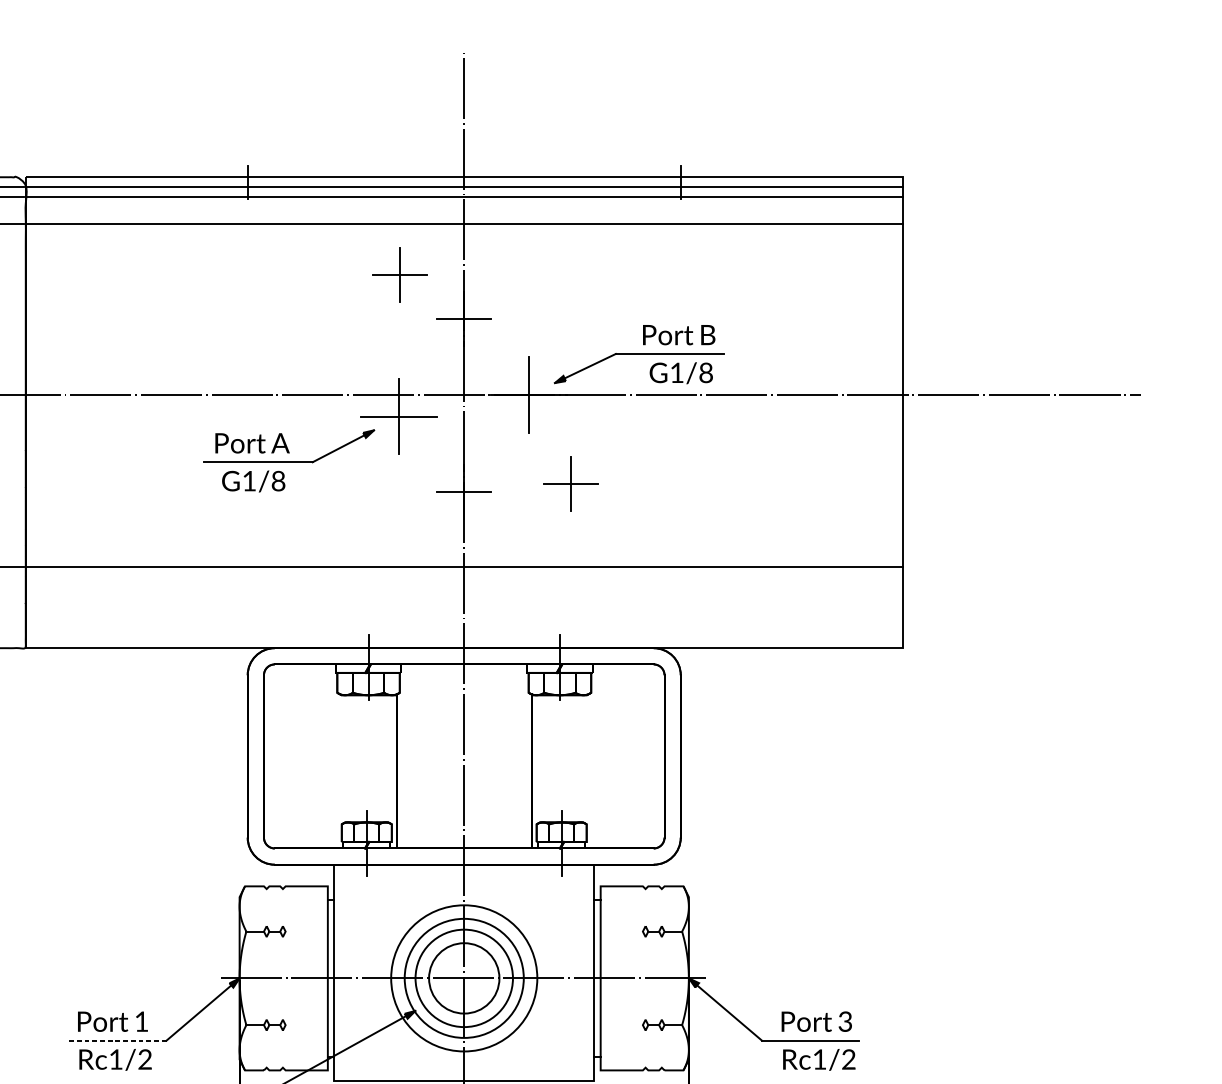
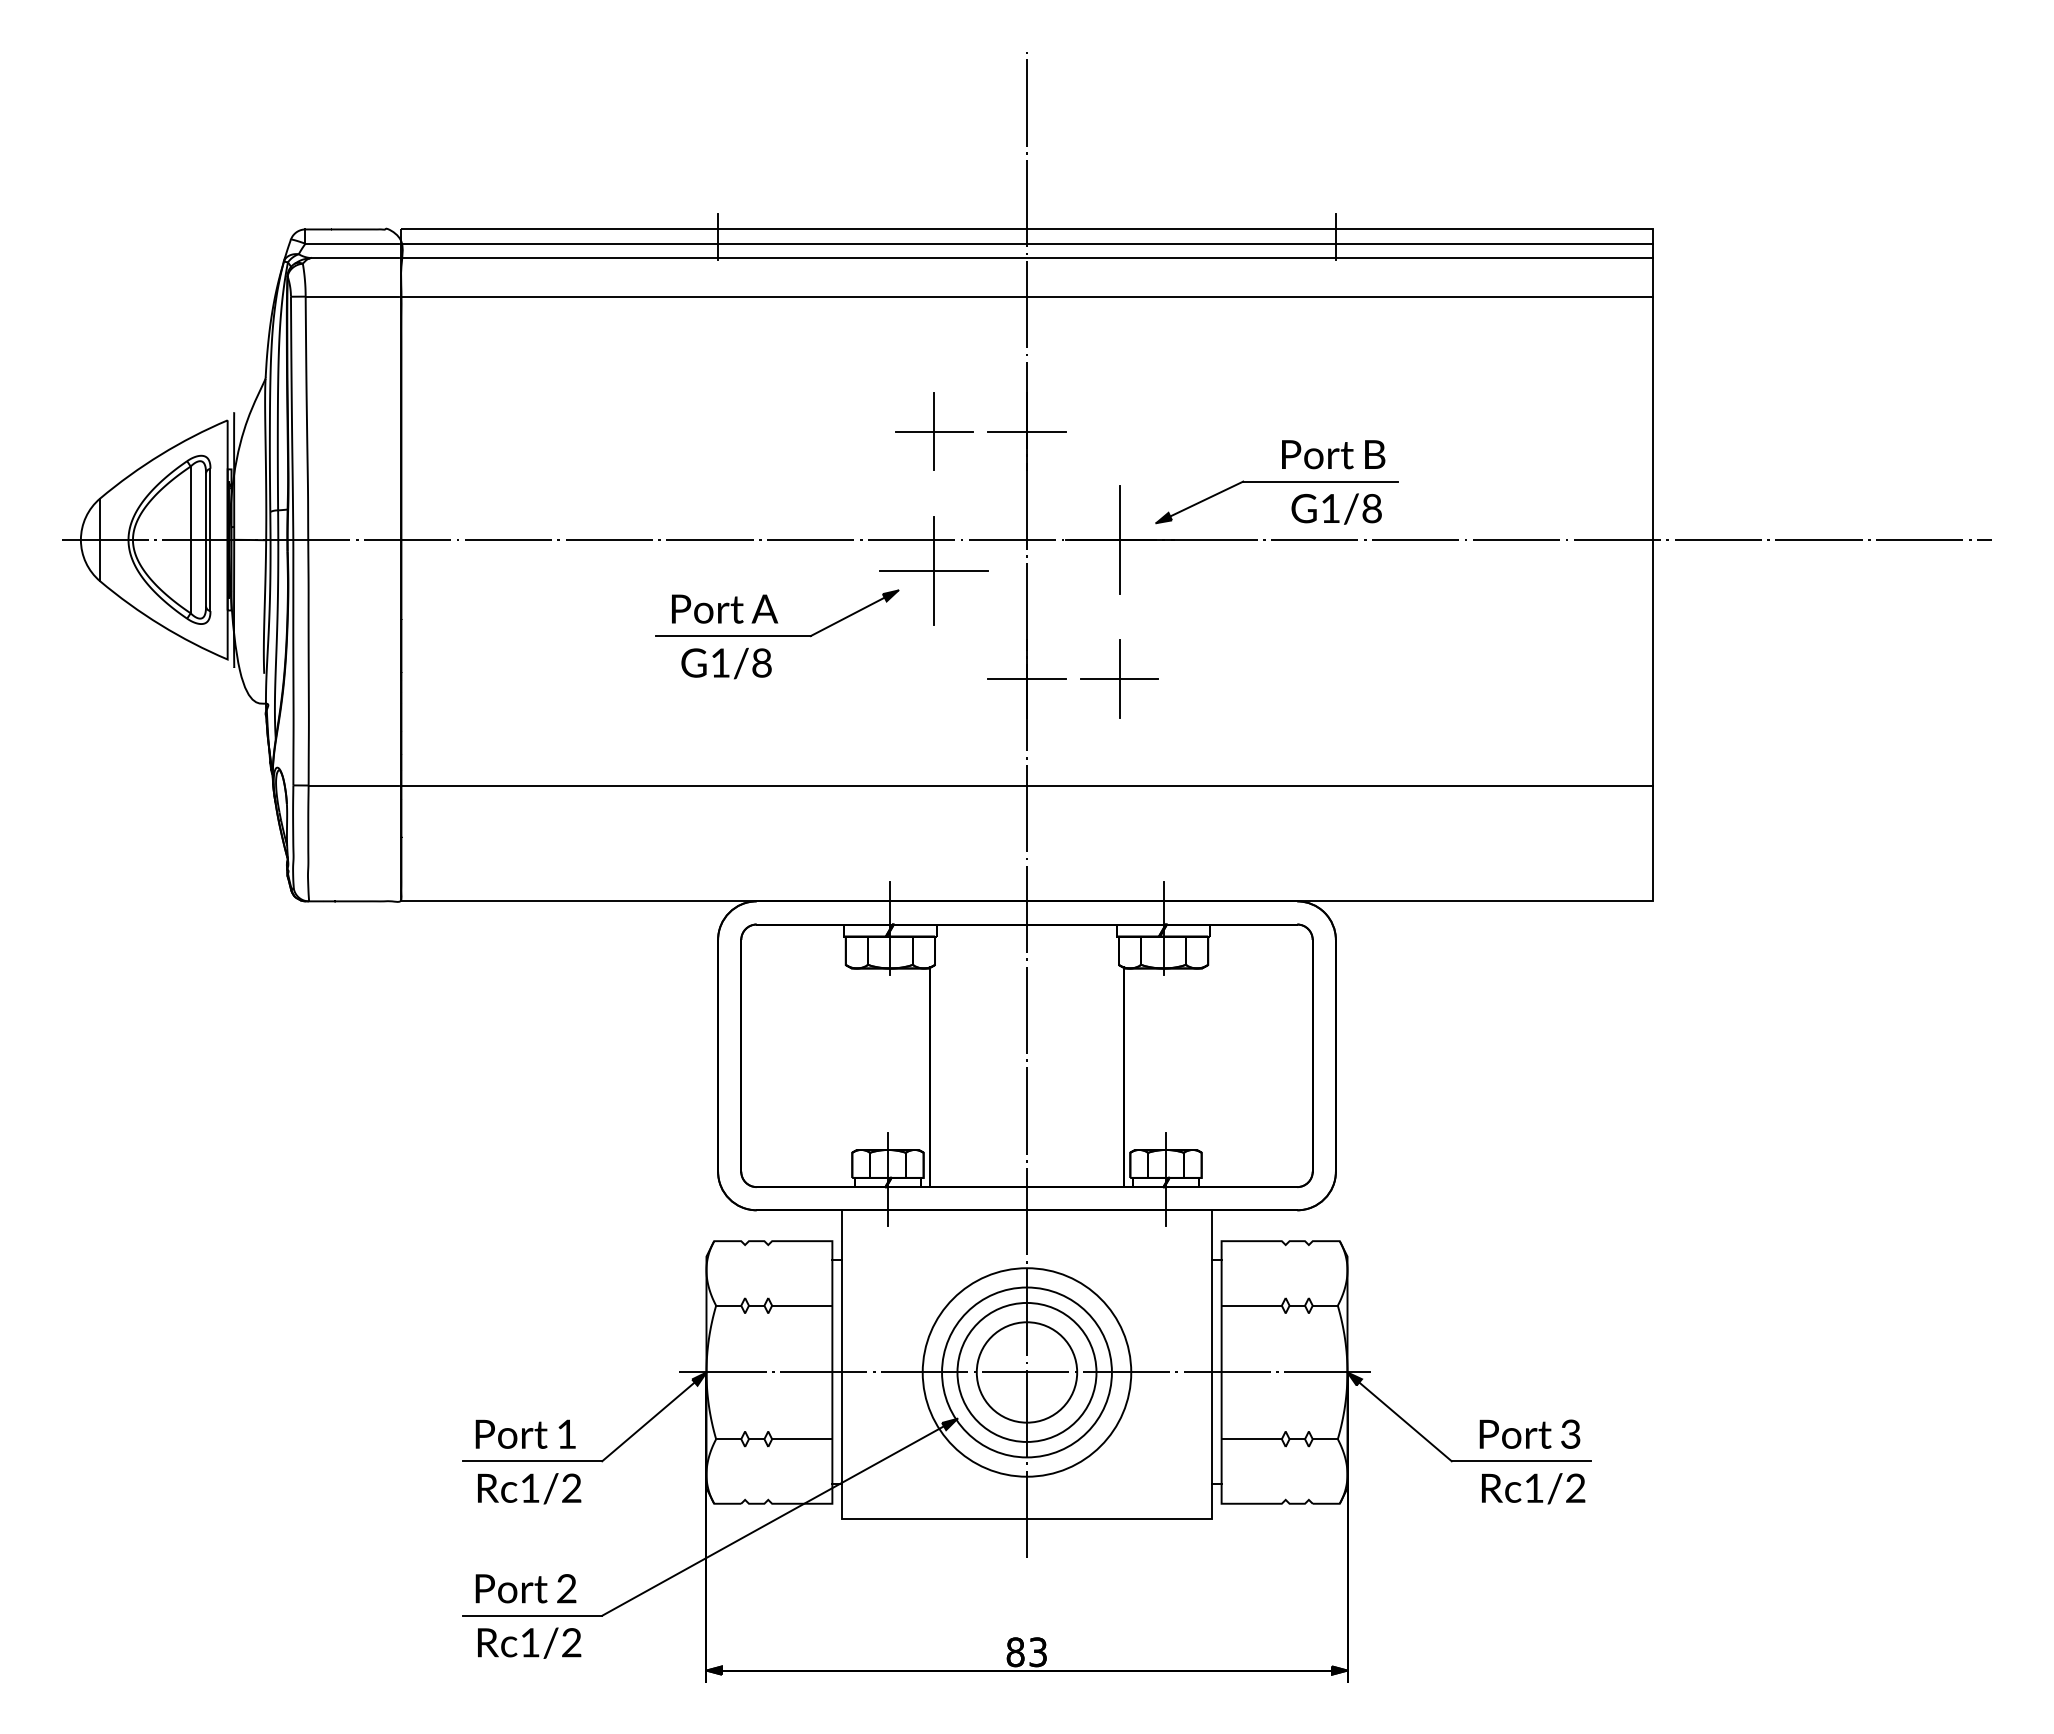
part: (400, 274) -> (934, 431), moved
part: (571, 483) -> (1119, 678), moved
line: (306, 931) -> (802, 1305), added
line: (621, 931) -> (1251, 1305), added
line: (306, 1025) -> (802, 1439), added
line: (621, 1025) -> (1251, 1439), added
line: (117, 1040) -> (532, 1461), dashed -> solid

